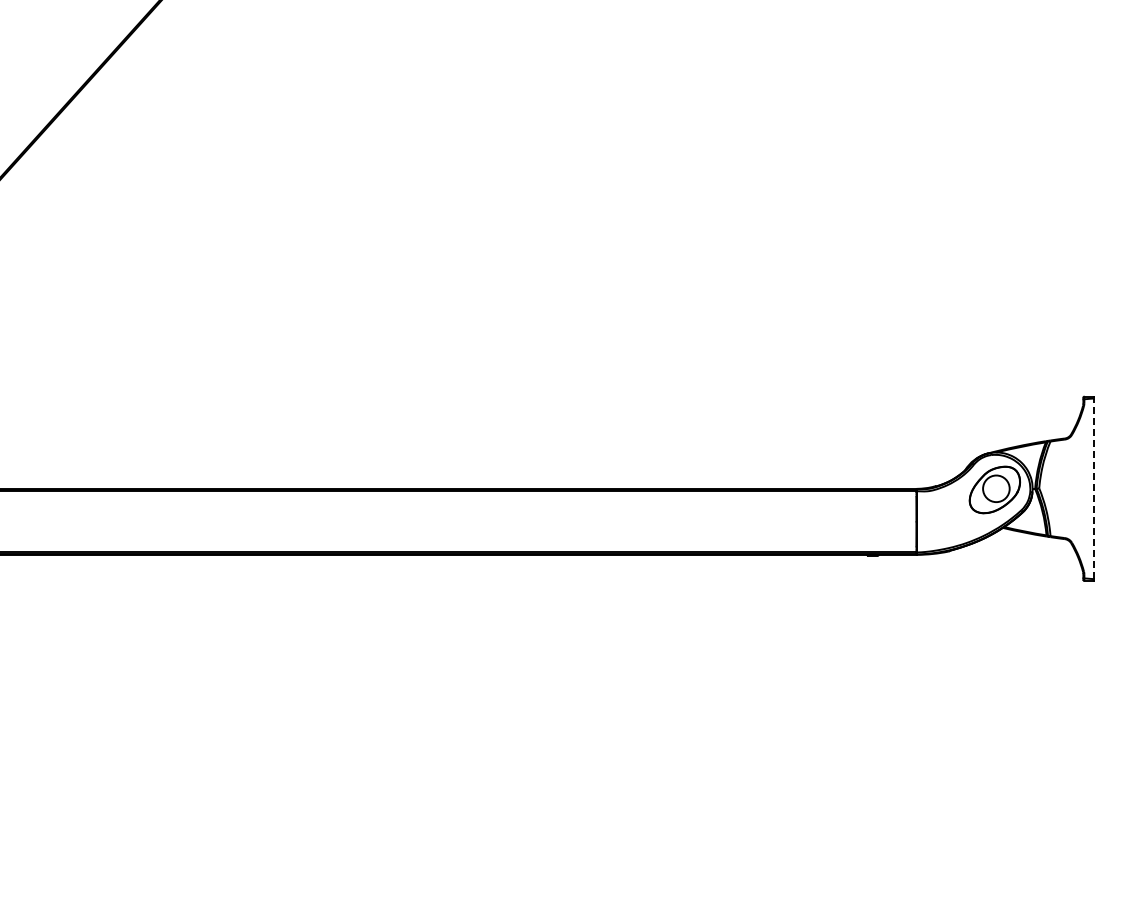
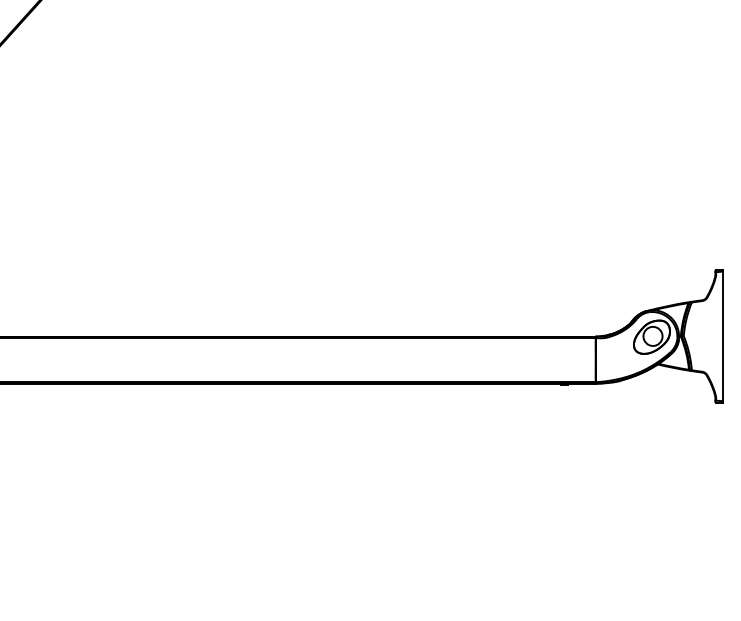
line: (1094, 488) -> (723, 336), dashed -> solid

